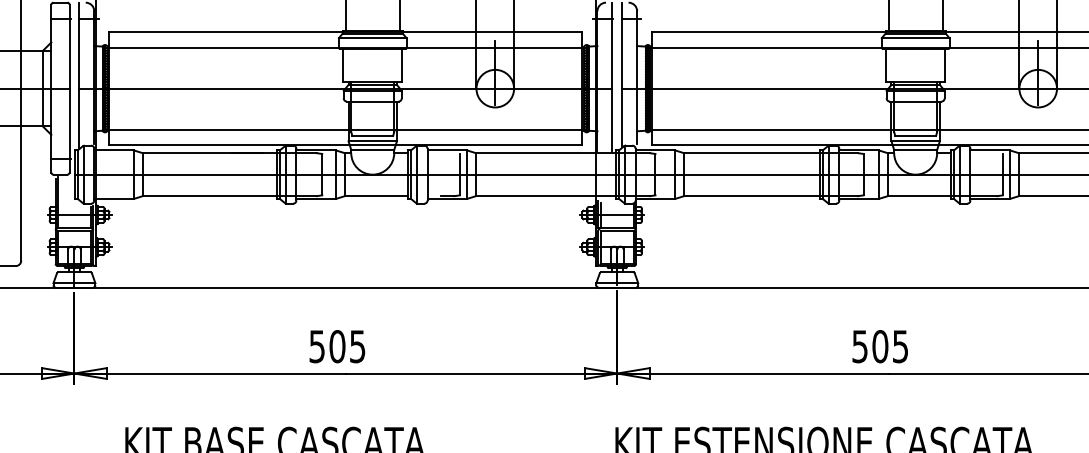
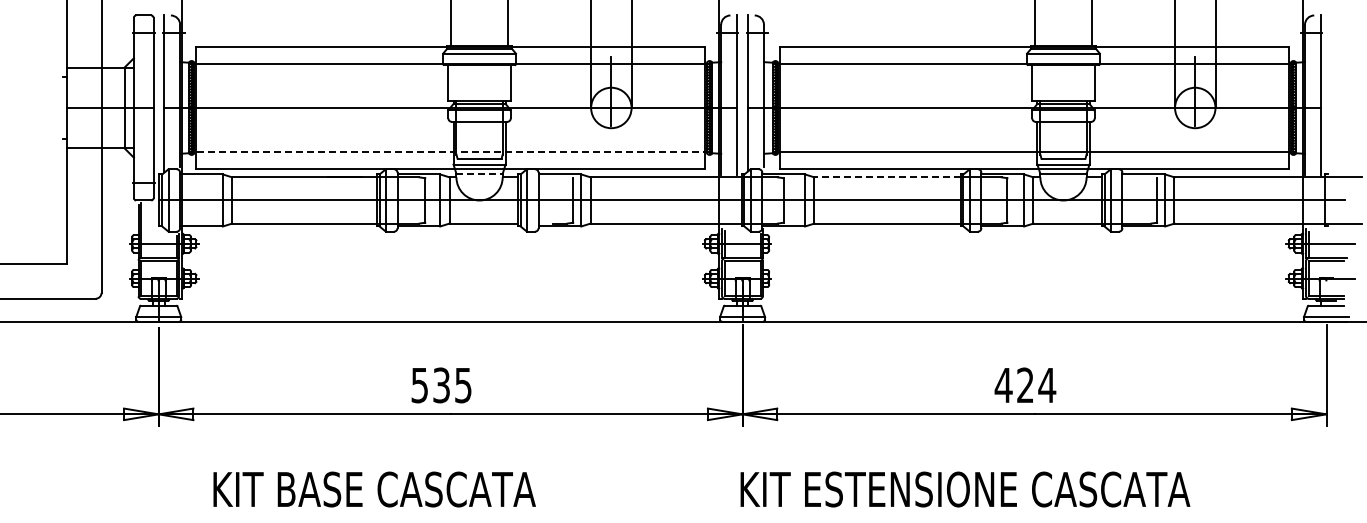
line: (345, 129) -> (450, 151), solid -> dashed
line: (373, 149) -> (480, 173), solid -> dashed
line: (751, 153) -> (886, 177), solid -> dashed
text: (337, 346) -> (441, 385), 505 -> 535
text: (880, 346) -> (1025, 385), 505 -> 424

